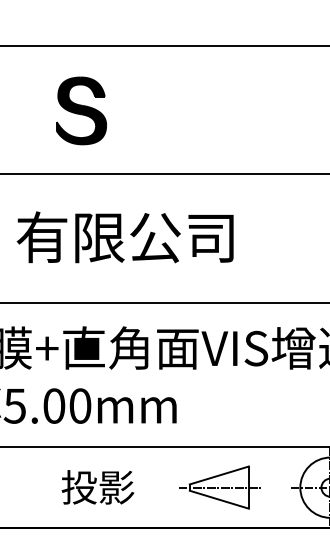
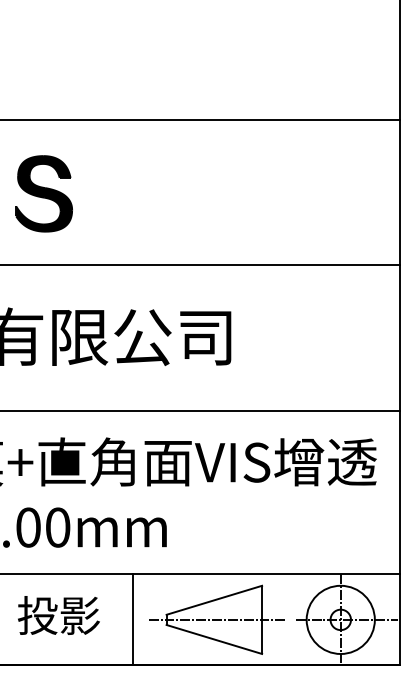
part: (80, 110) -> (43, 193), moved
text: (97, 487) -> (58, 615), moved
line: (146, 487) -> (132, 619), added
part: (220, 487) -> (216, 619), size x1.43

